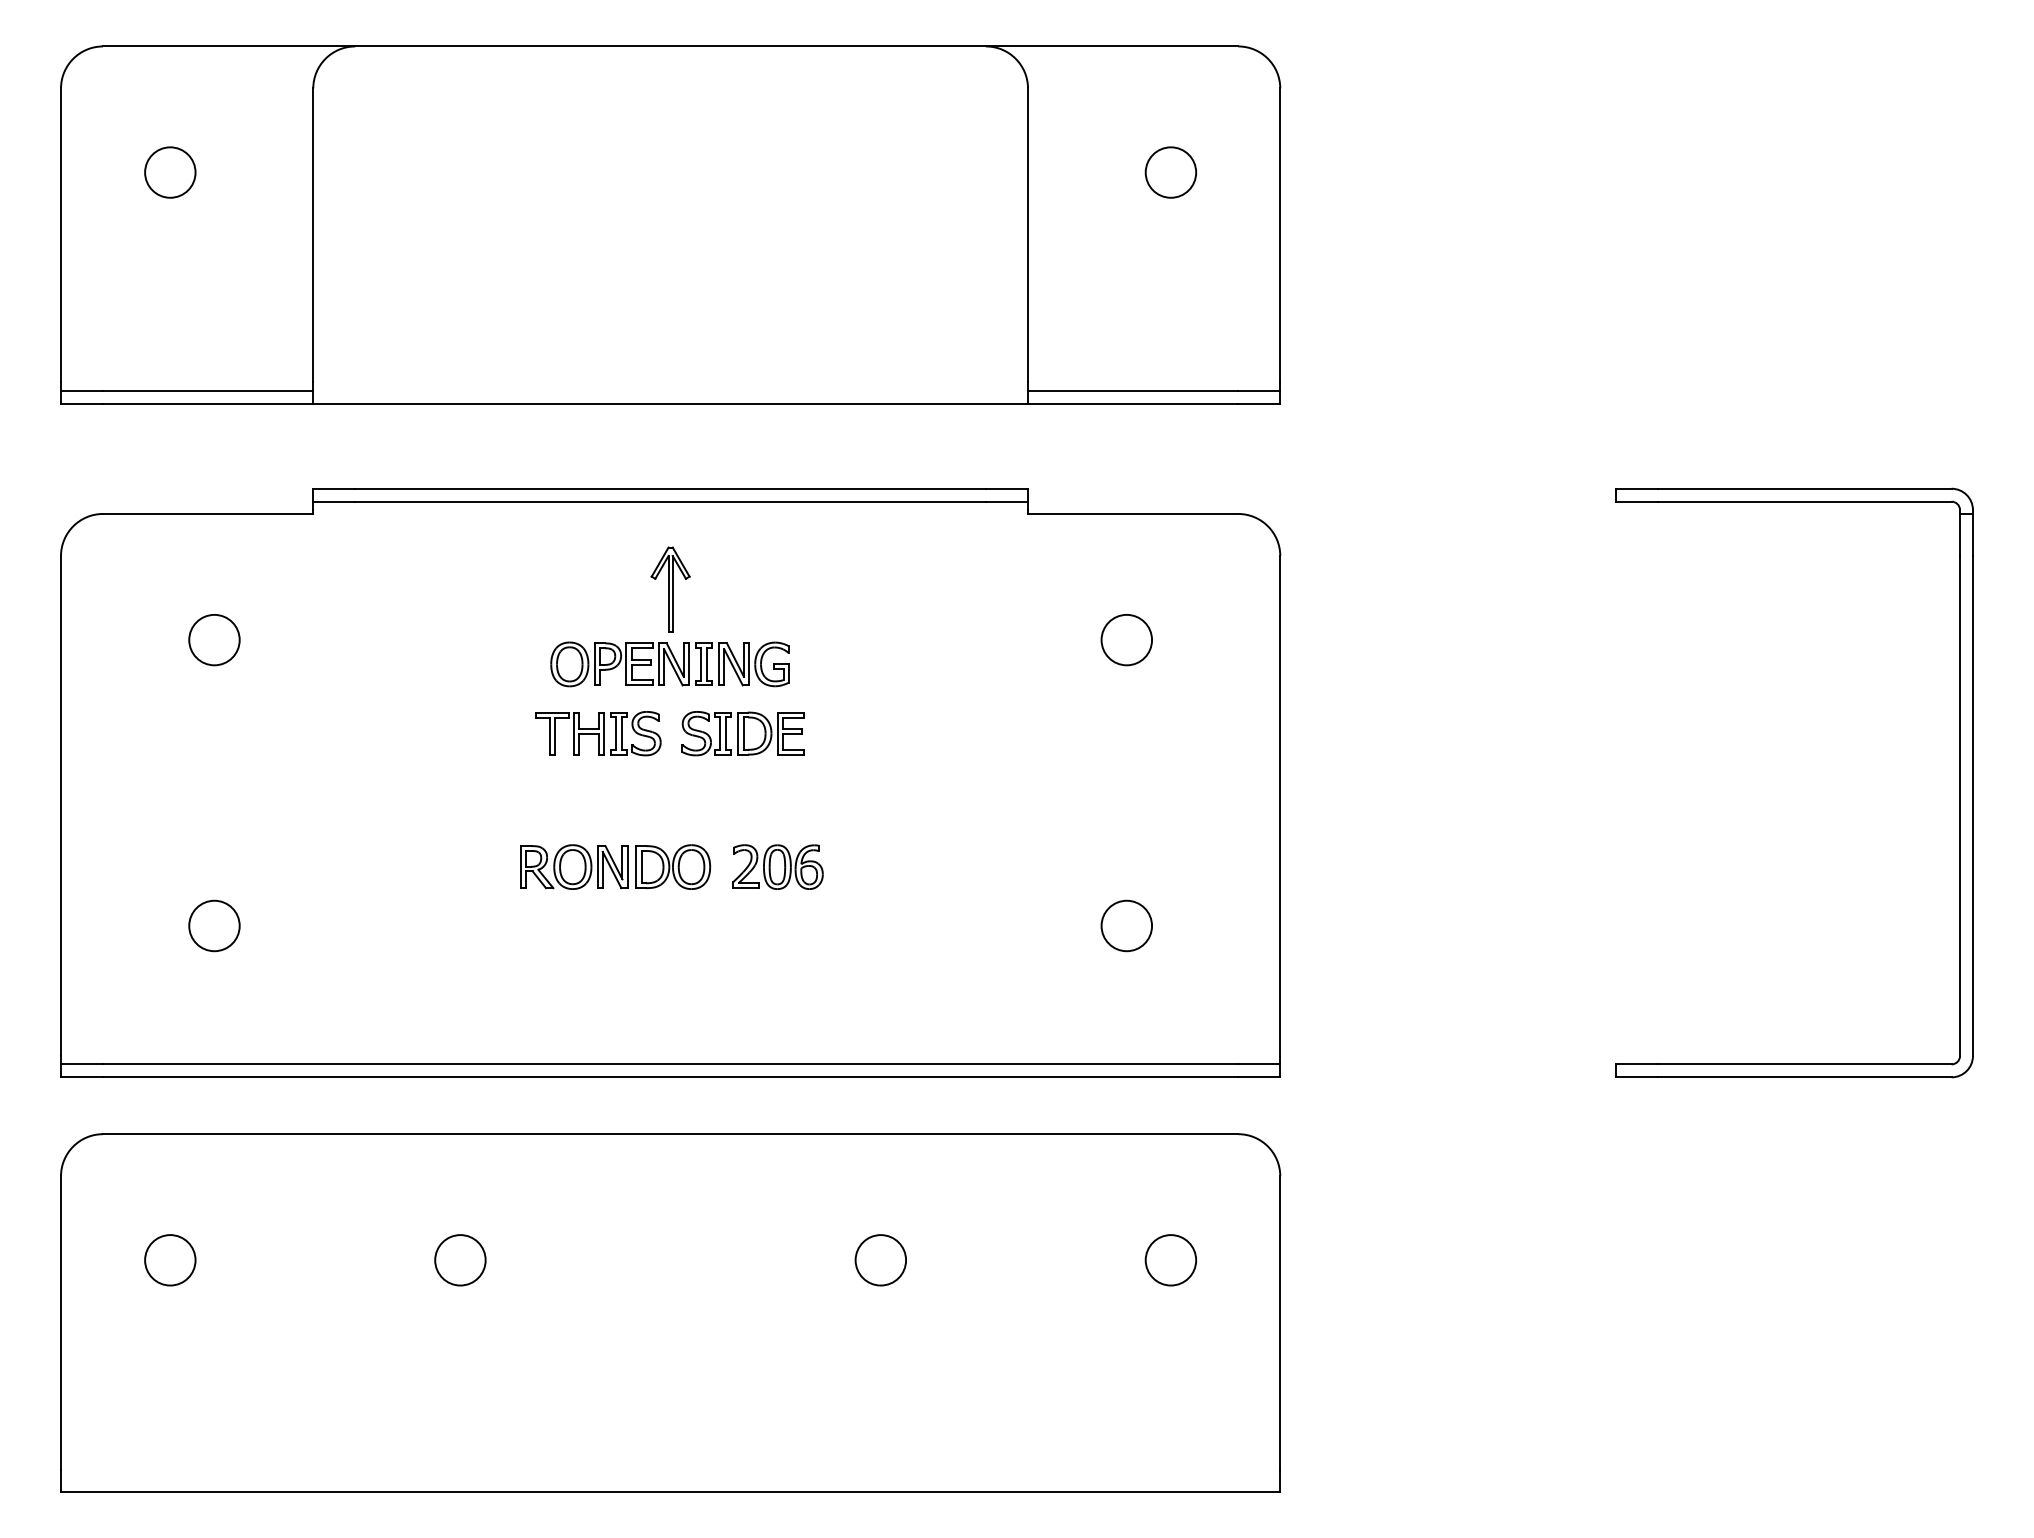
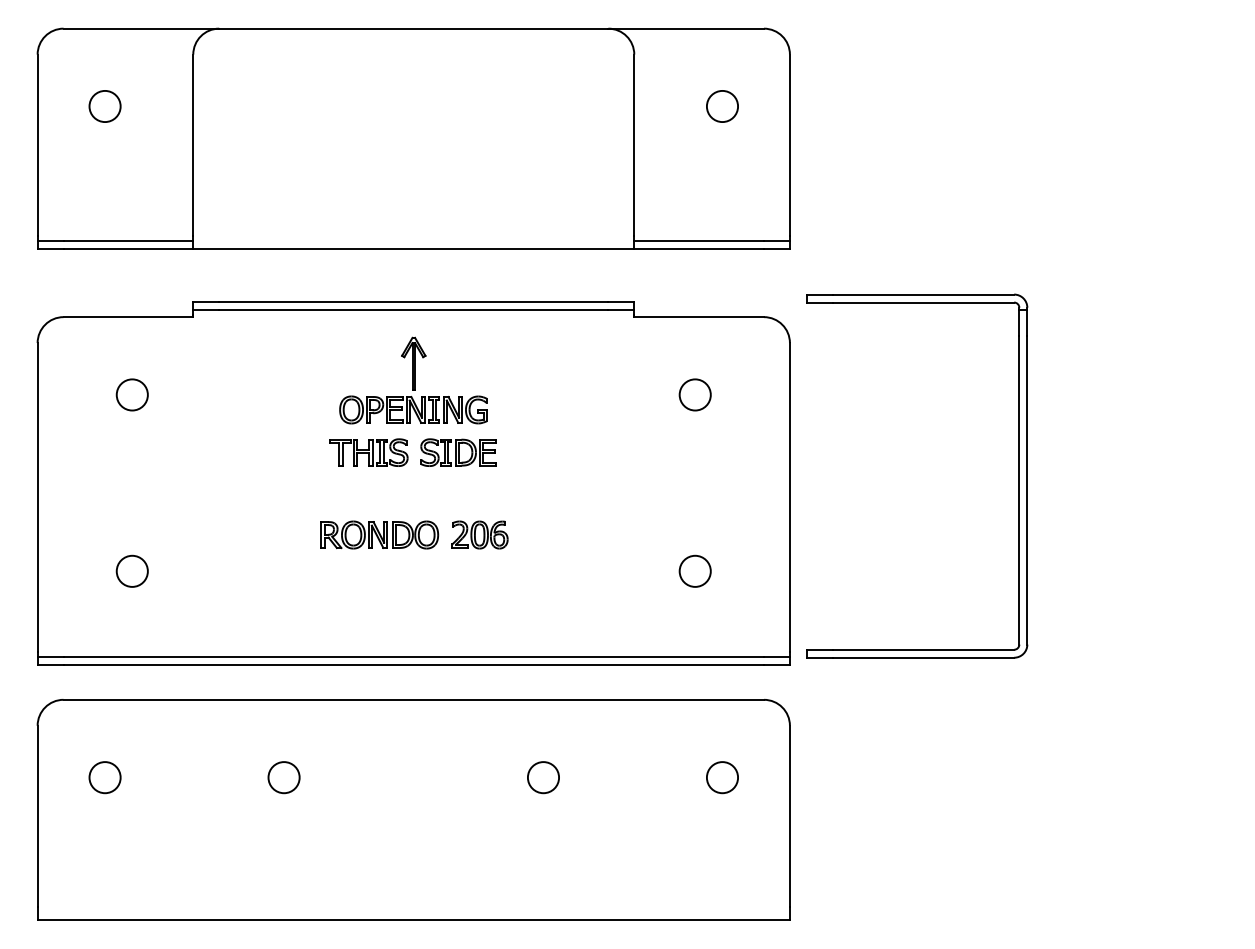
part: (1958, 781) -> (1018, 475), moved

